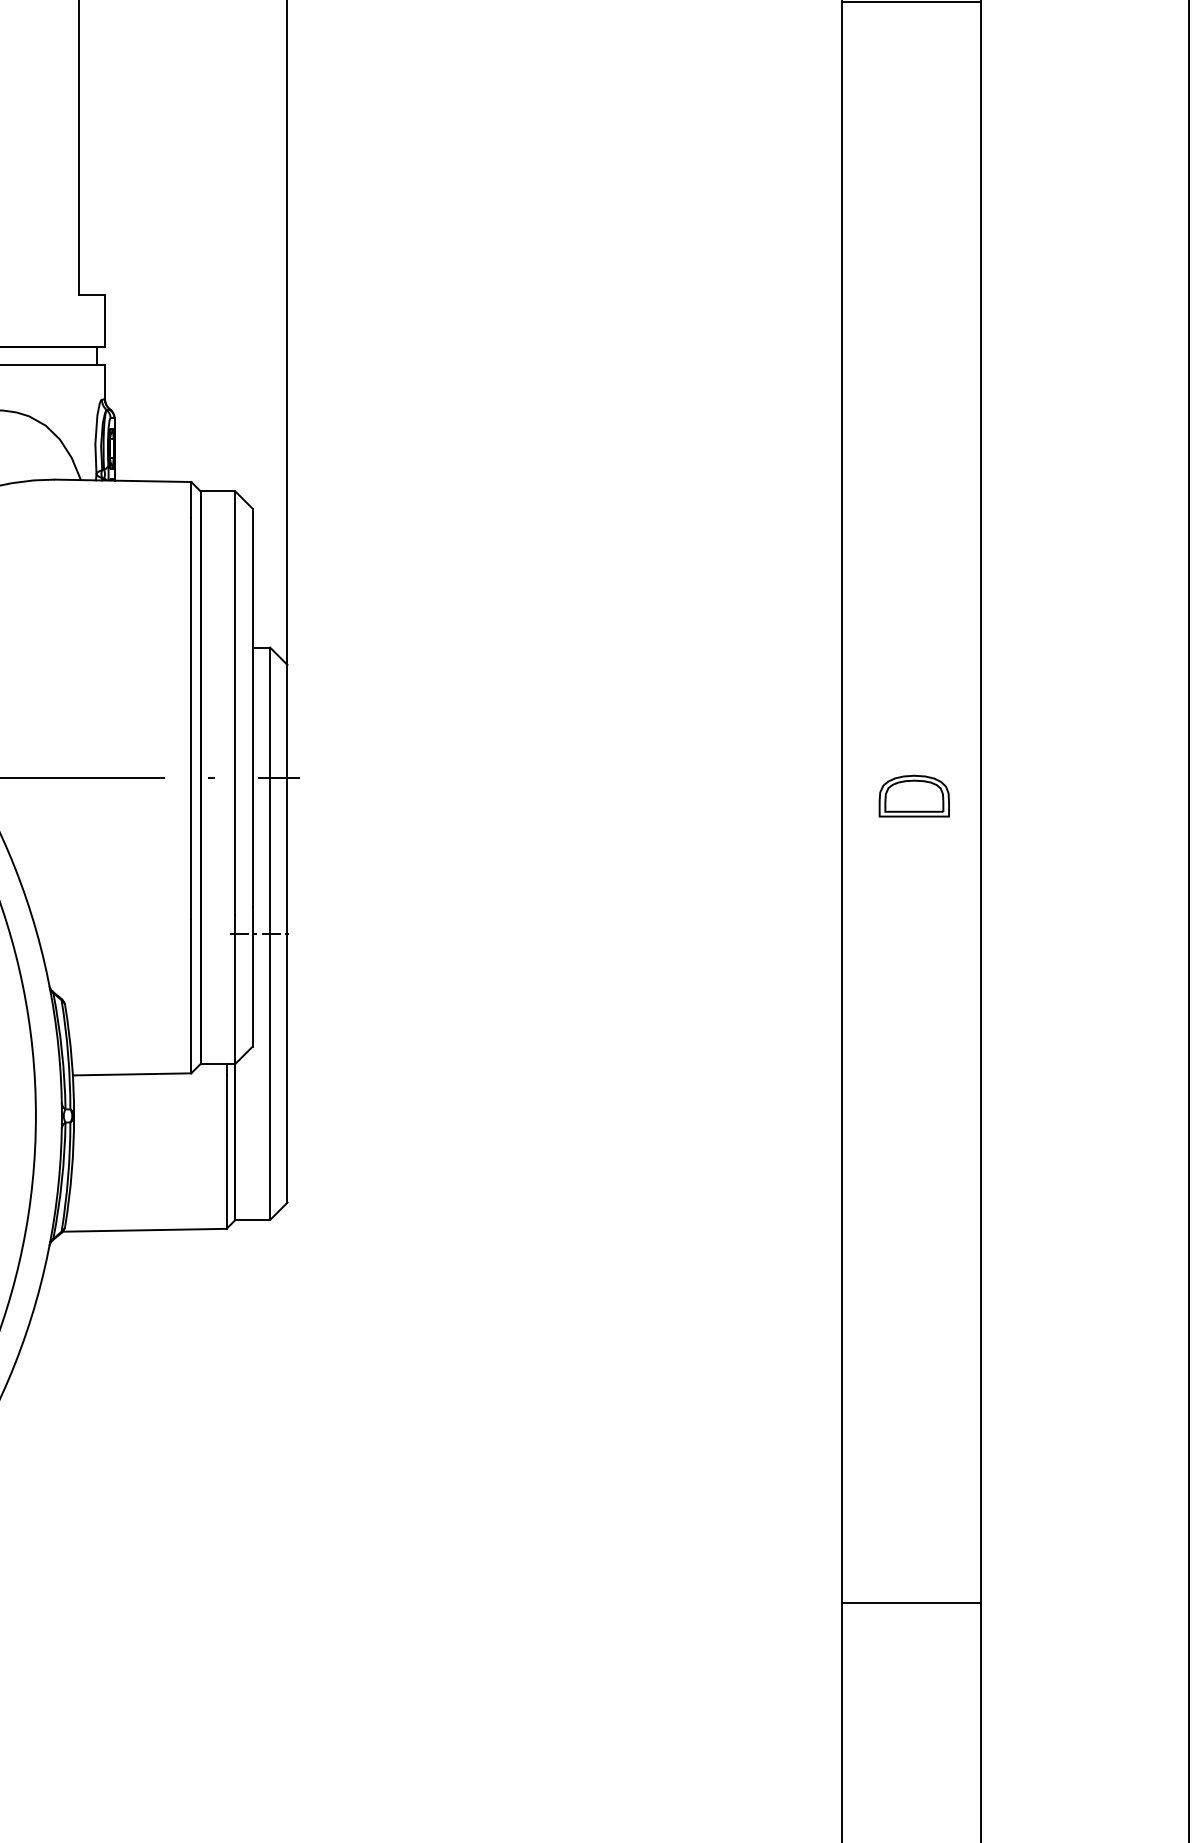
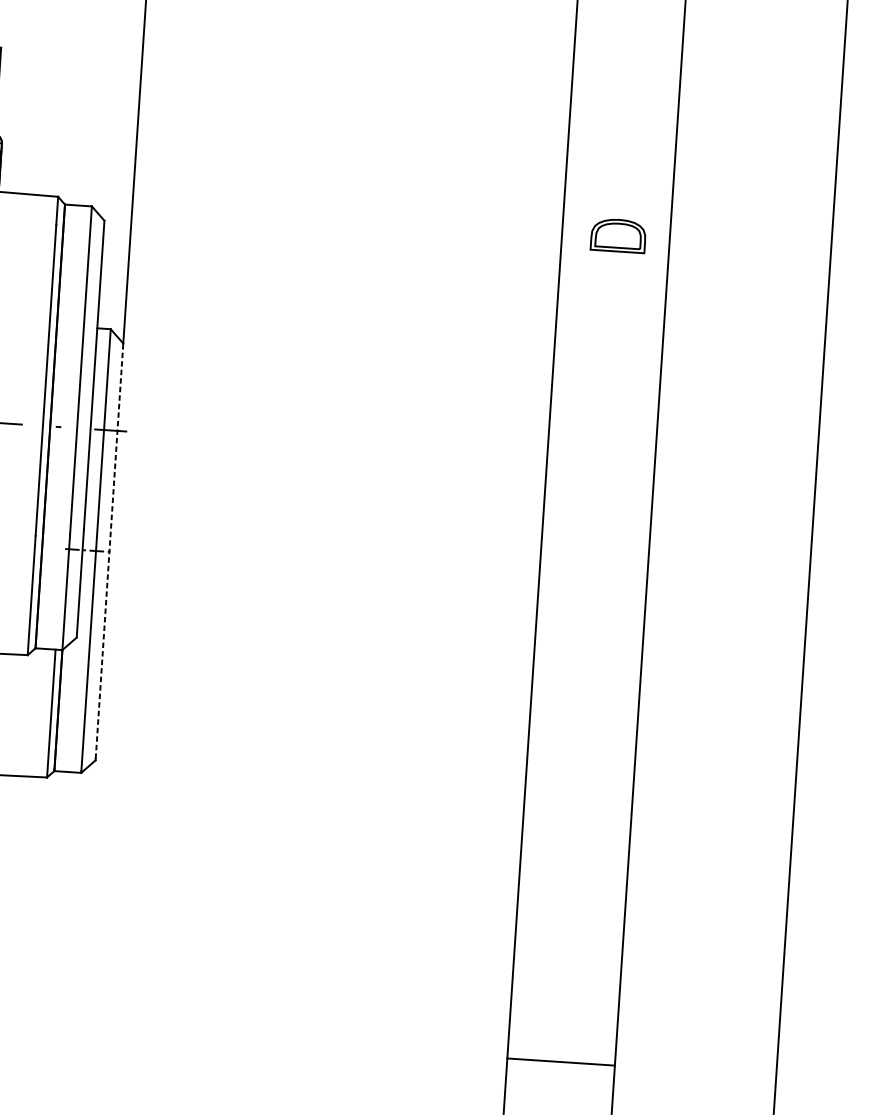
part: (913, 795) -> (617, 235), moved
line: (287, 932) -> (109, 550), solid -> dashed
line: (910, 1603) -> (560, 1062), moved

